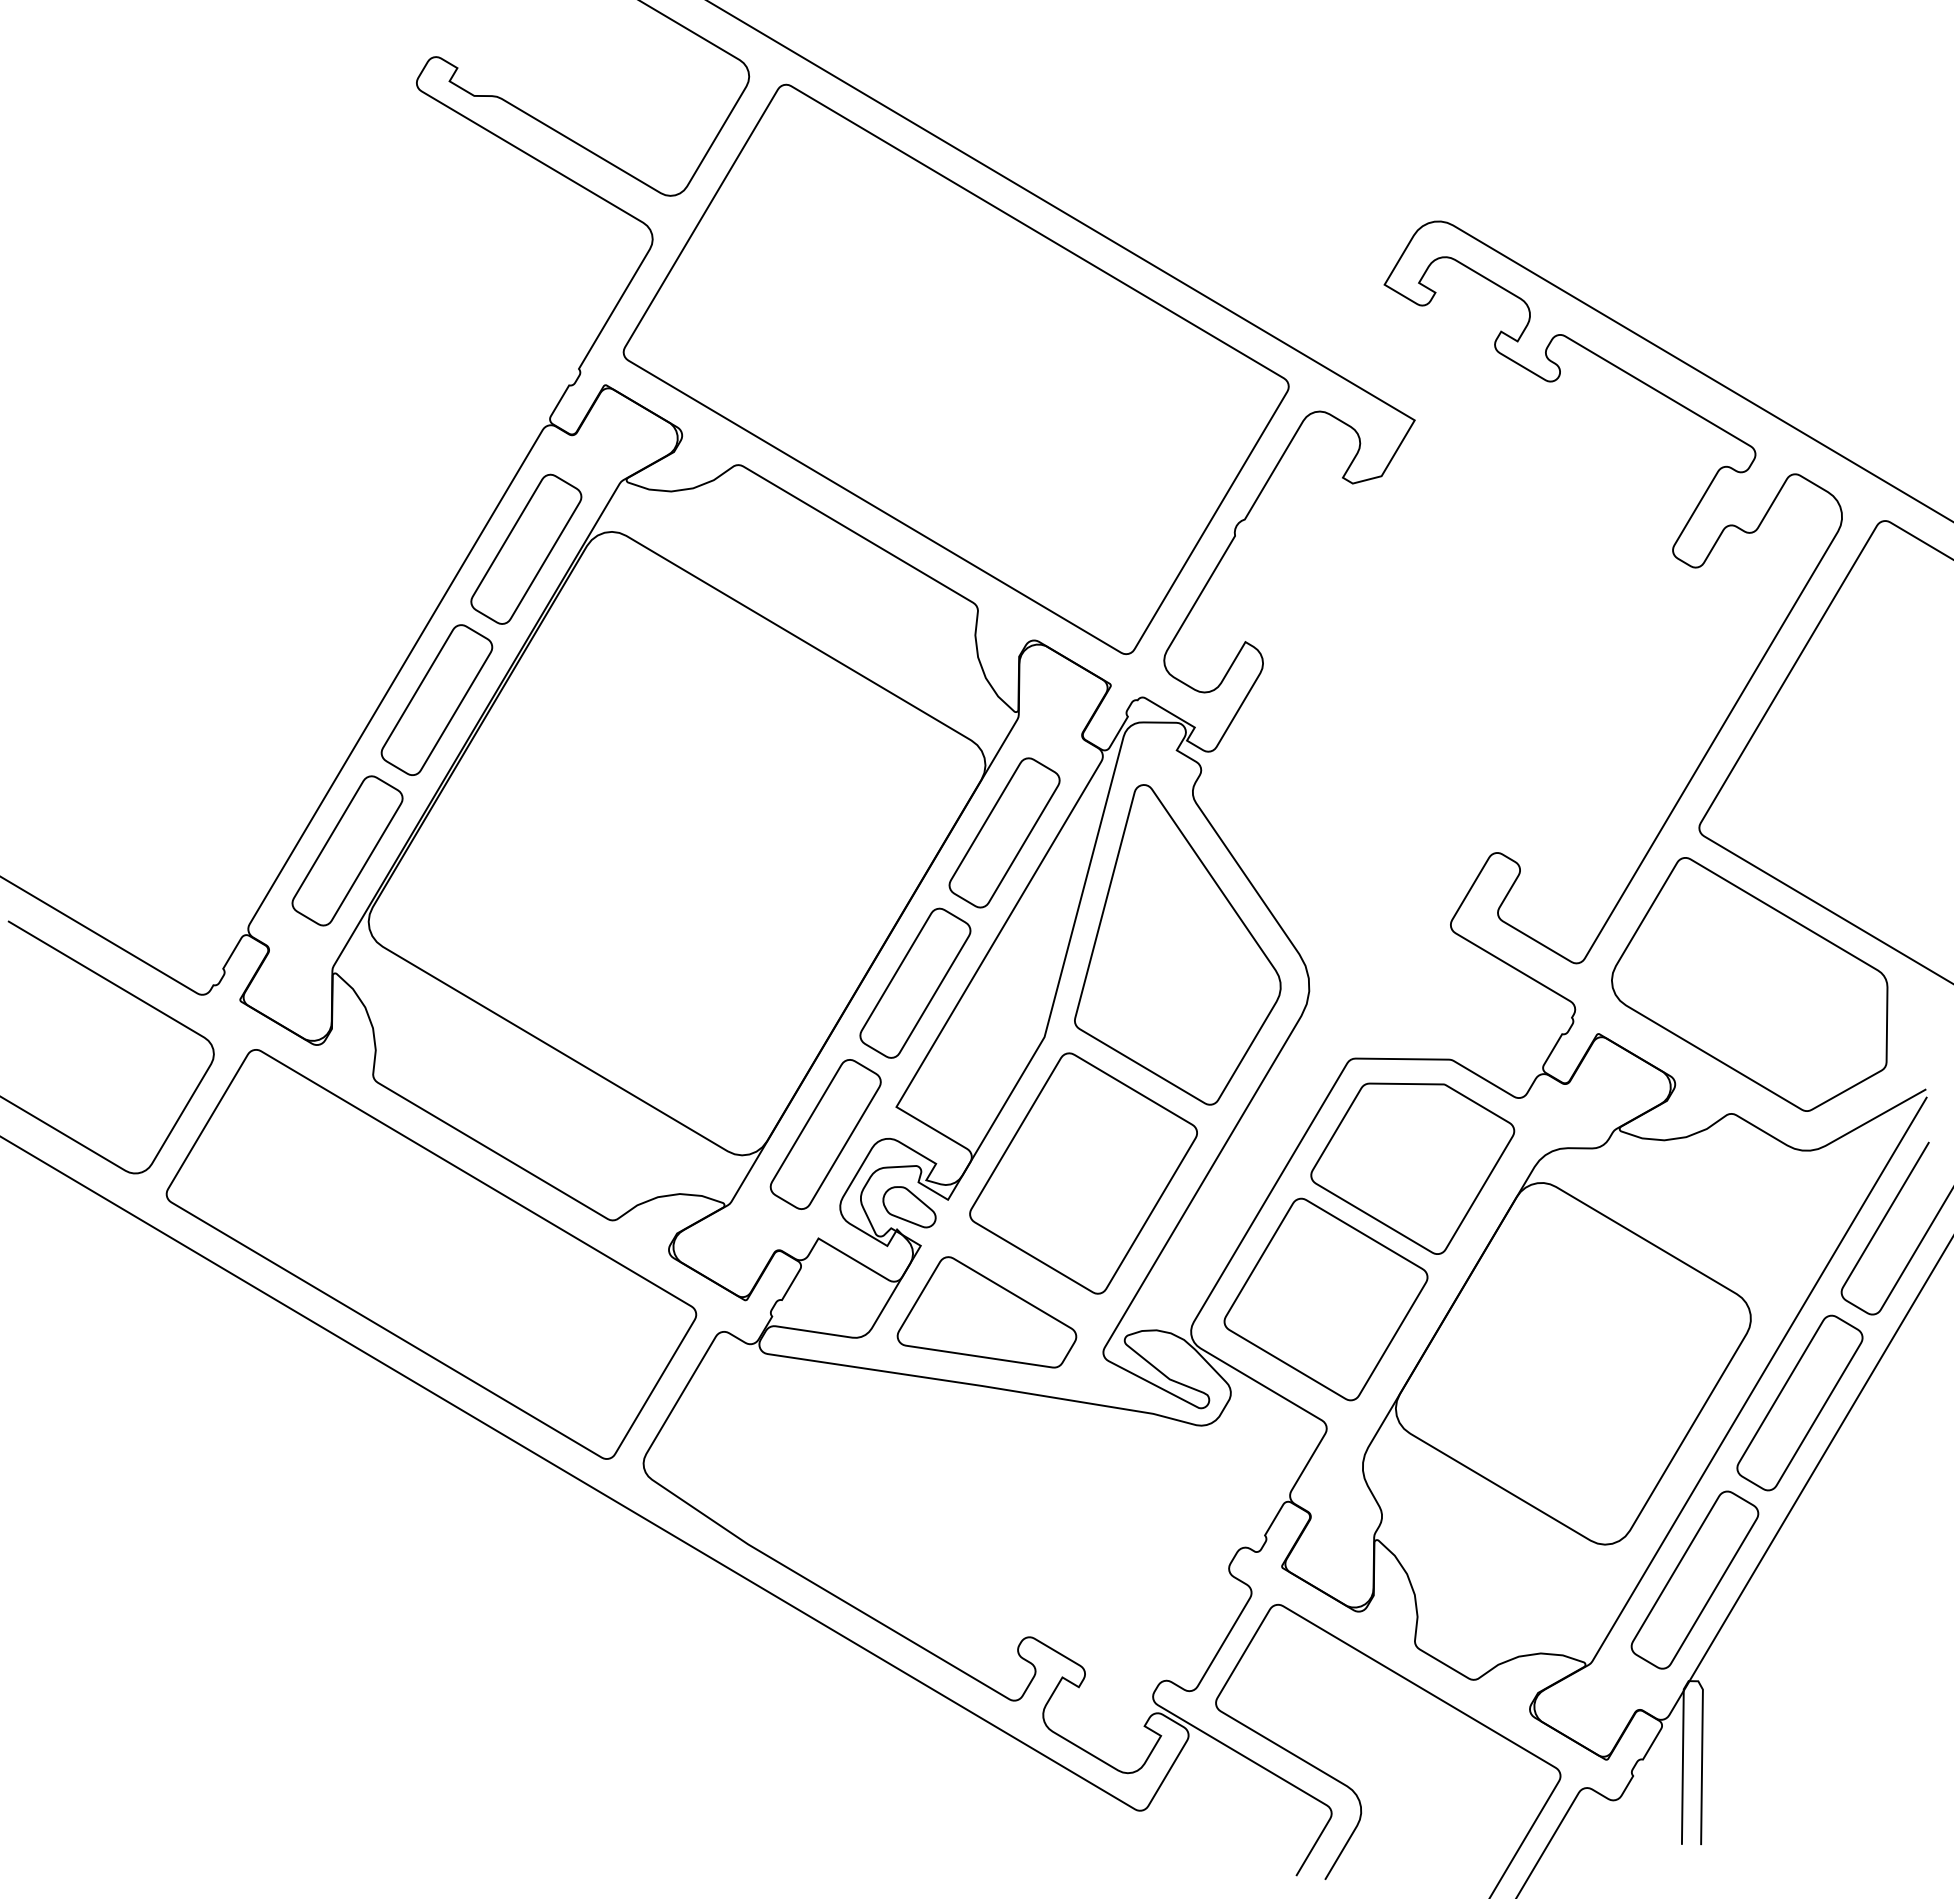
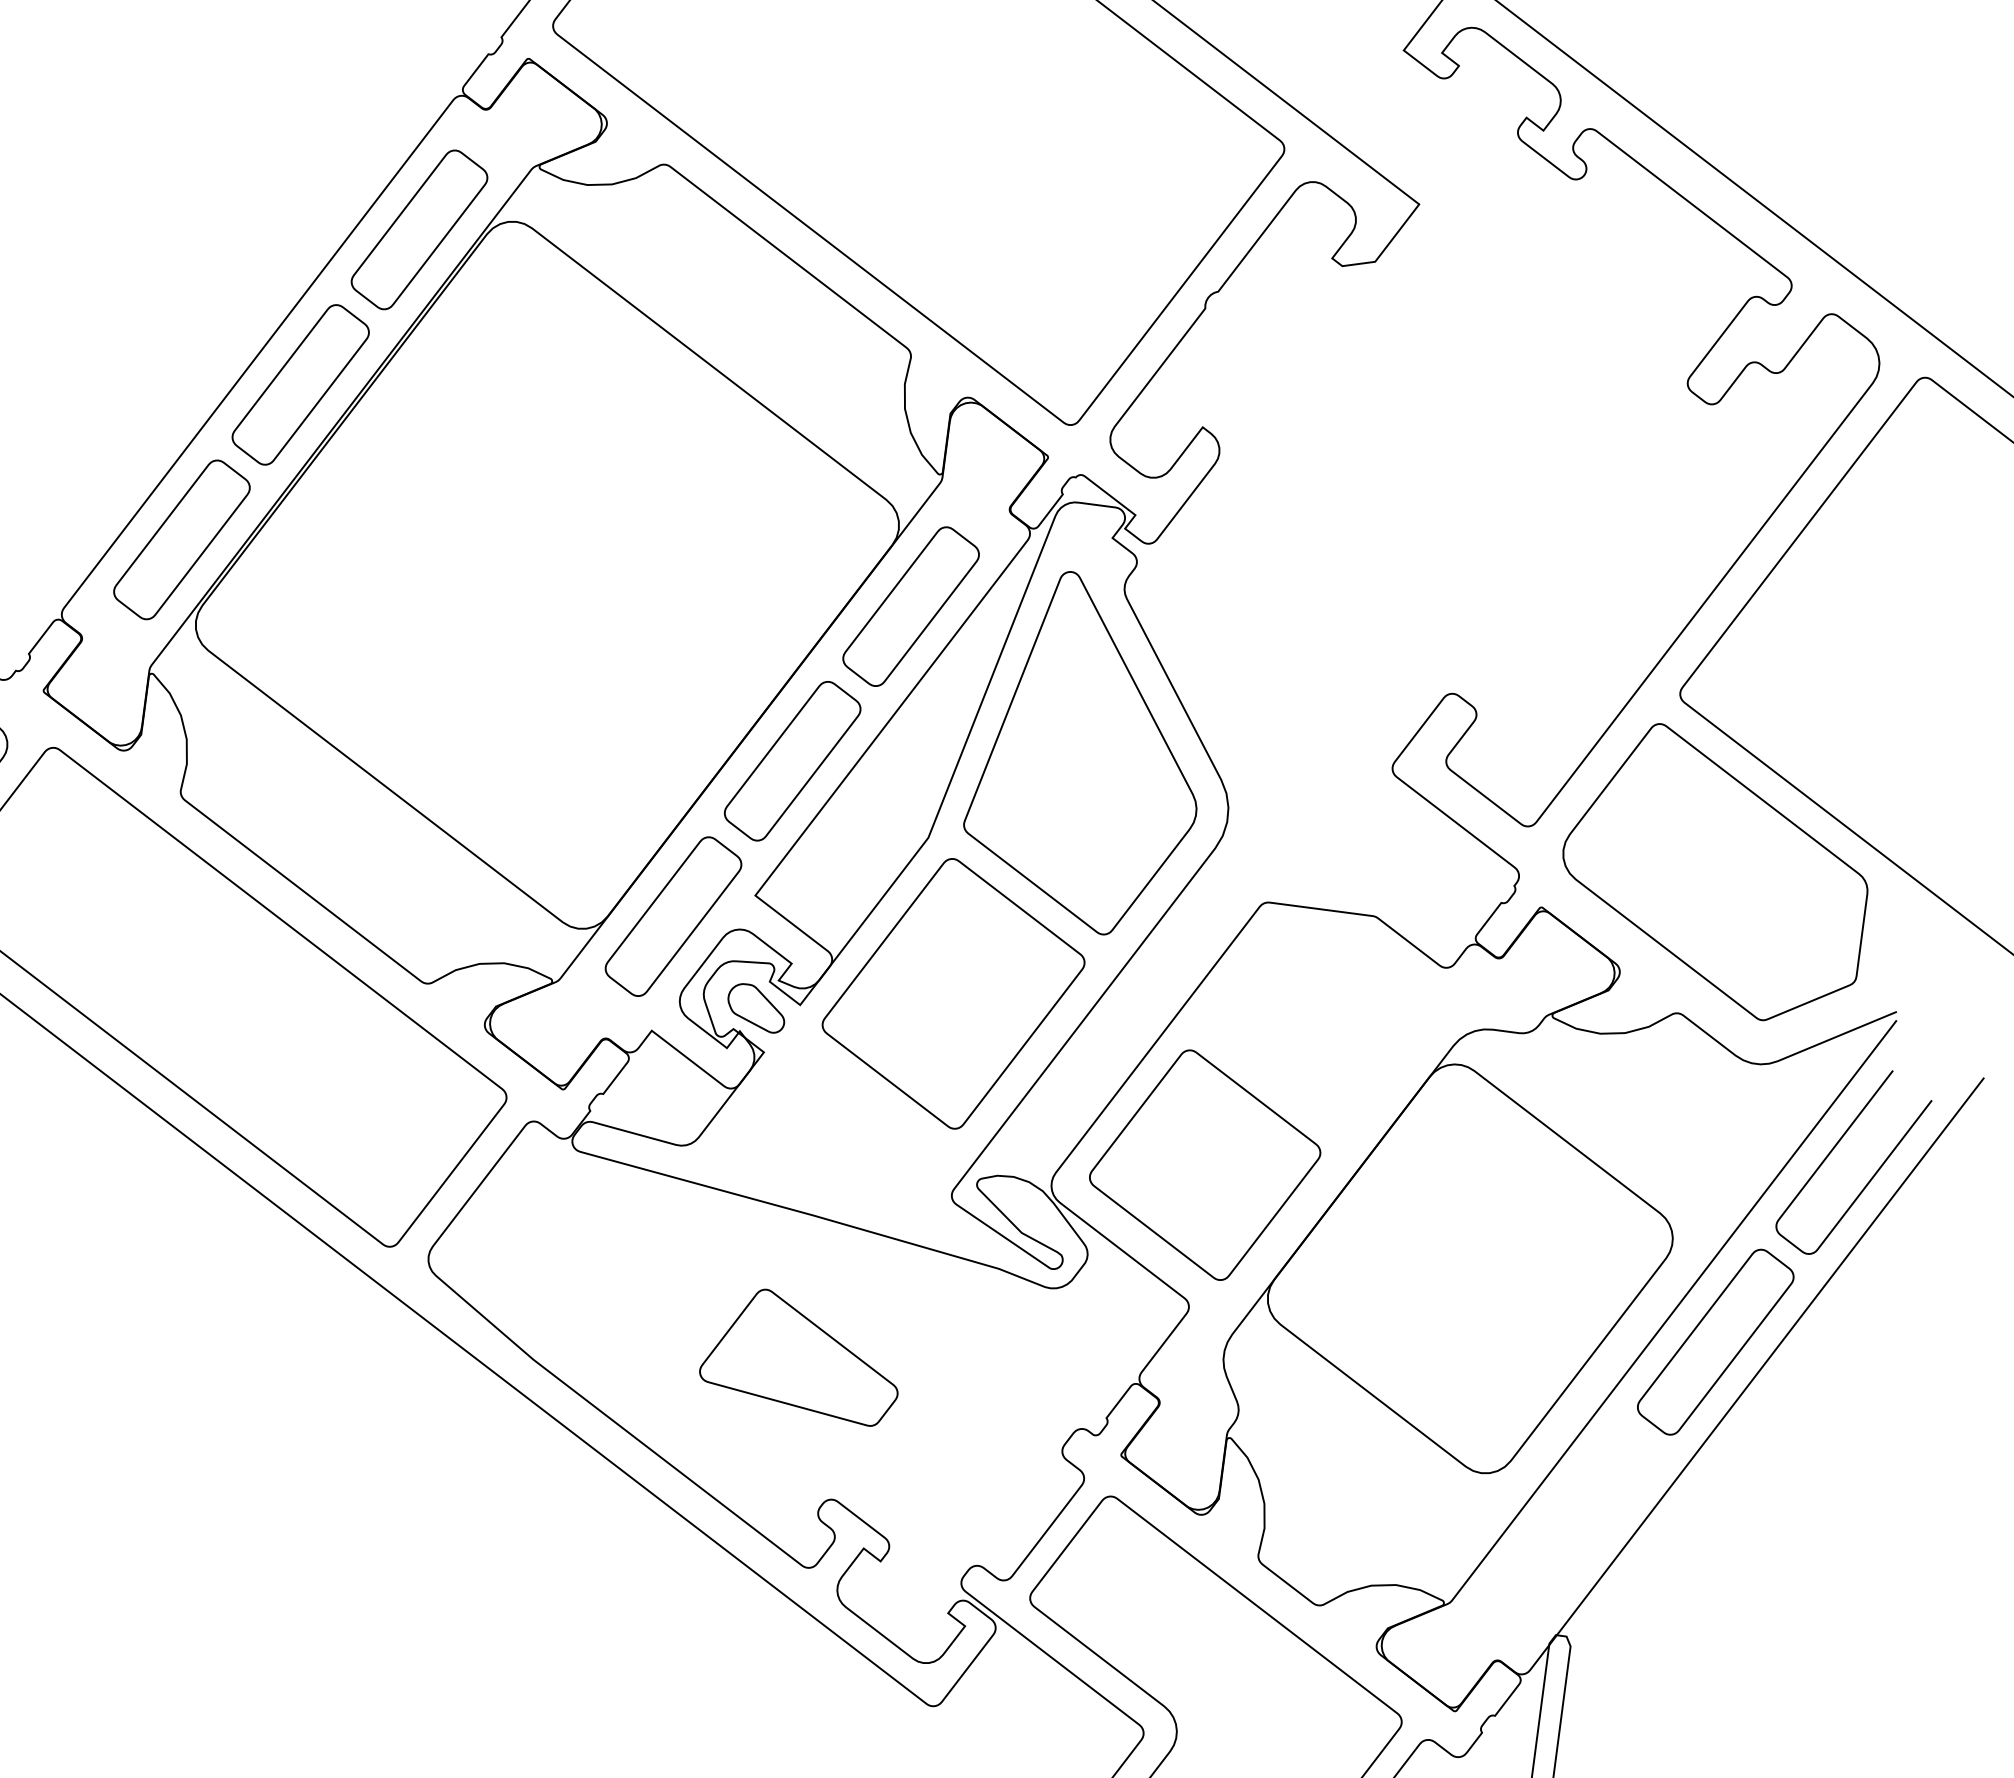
part: (1412, 1168) -> (1318, 1031), removed
part: (986, 1312) -> (801, 1355), moved
part: (1694, 1579) -> (1575, 1523), removed

